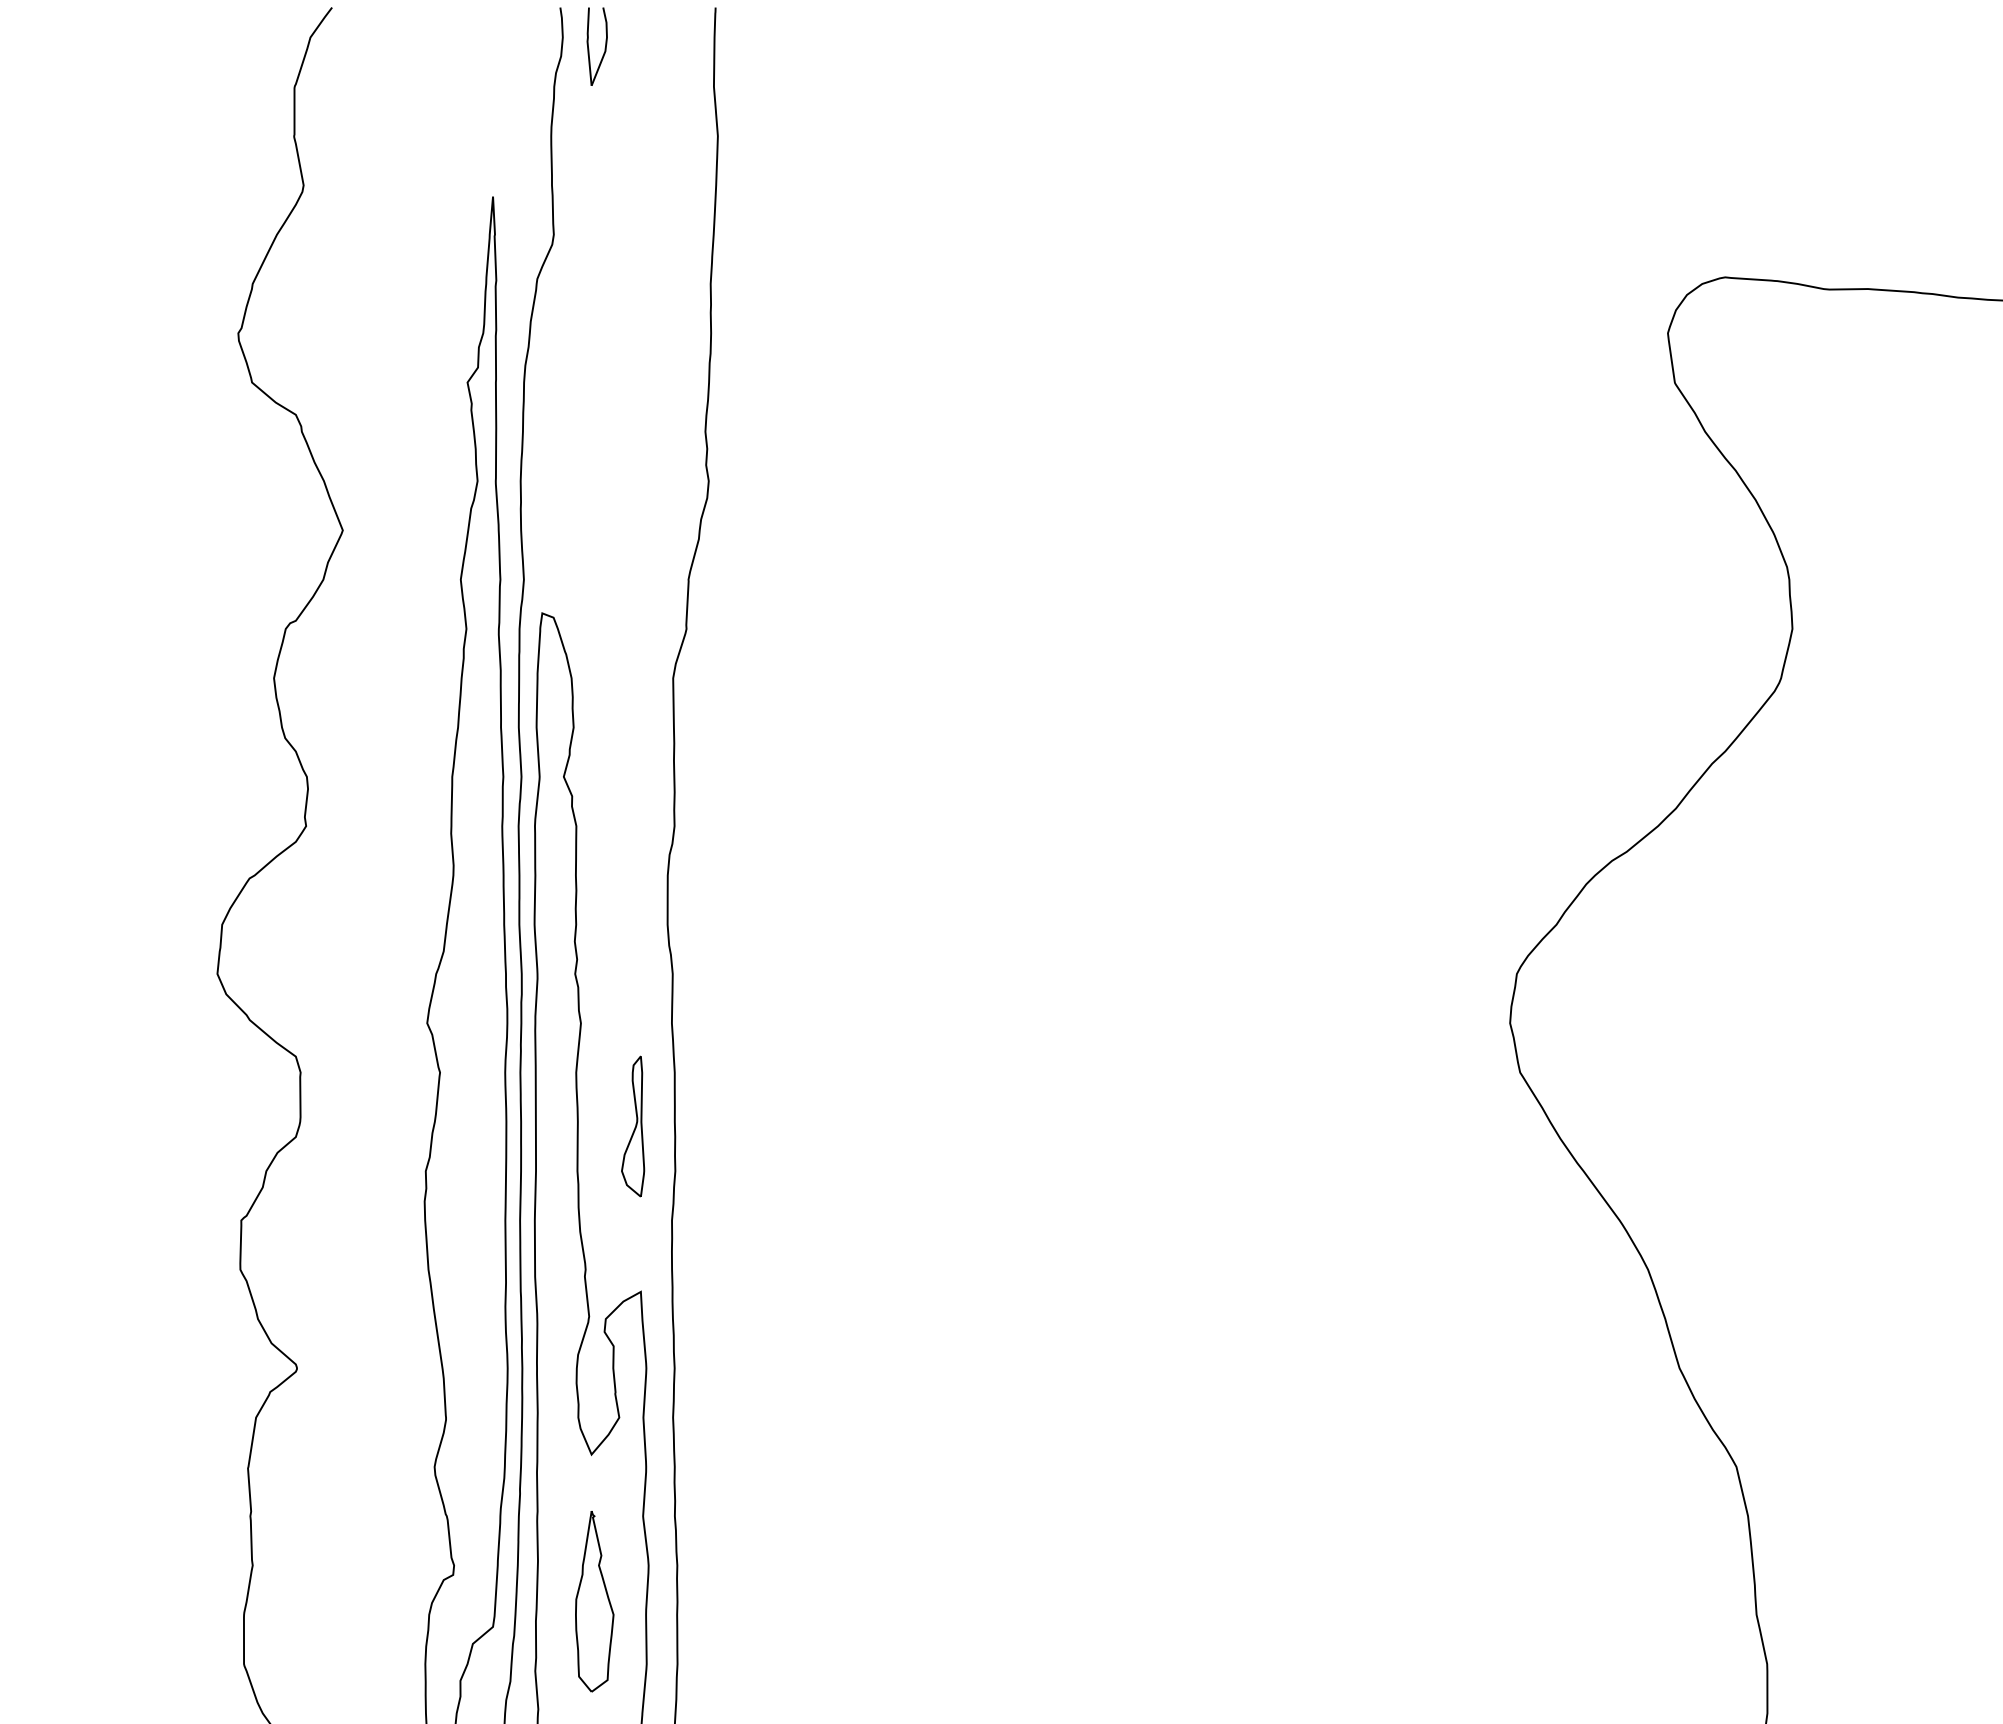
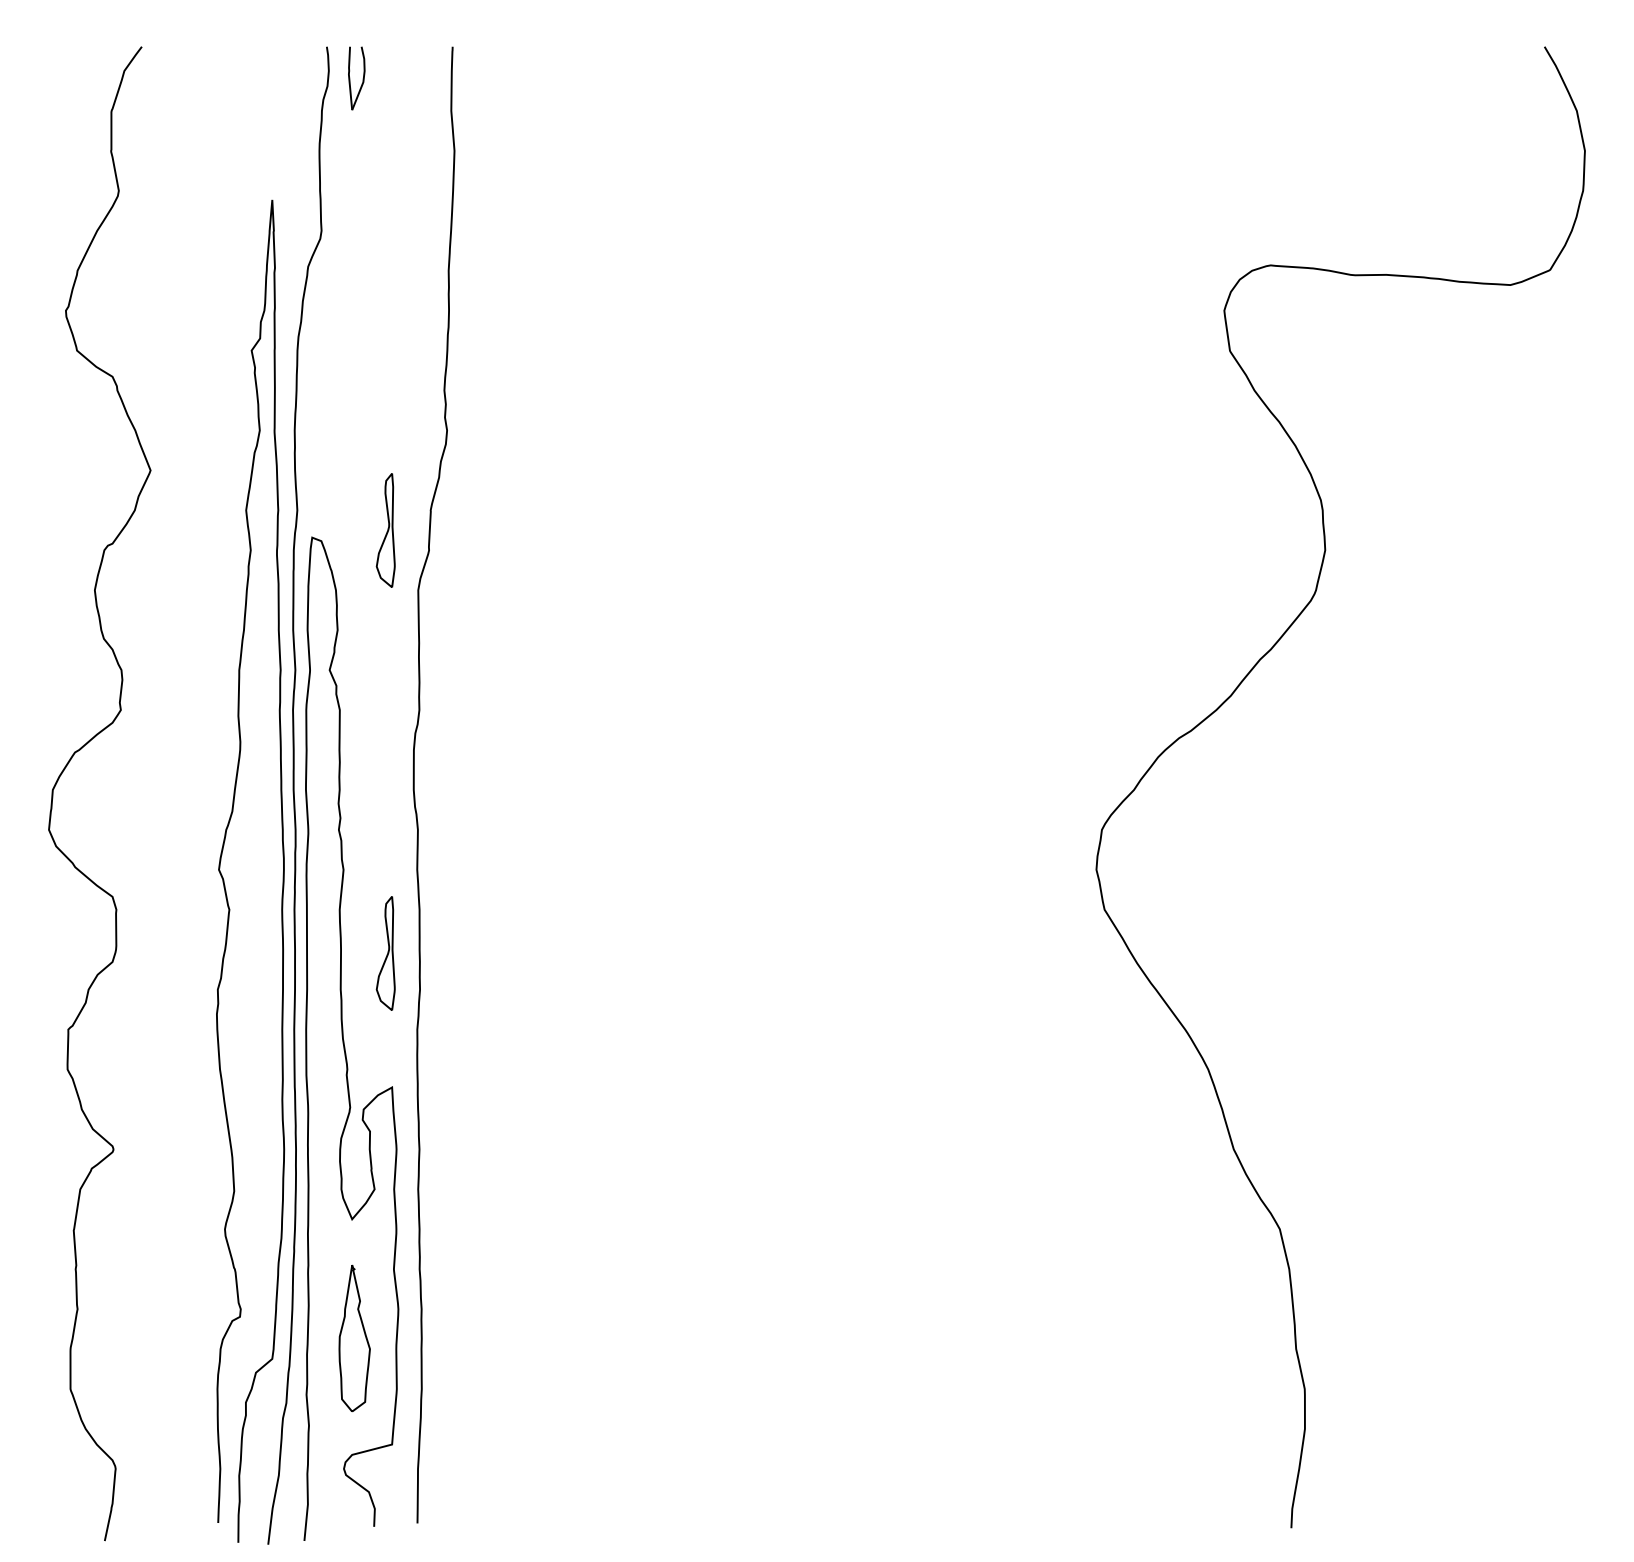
part: (632, 604) -> (385, 530), added

